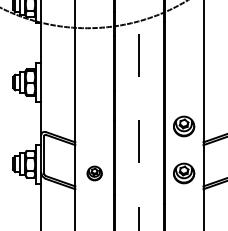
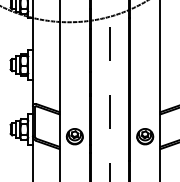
part: (184, 126) -> (145, 99), removed
part: (94, 173) -> (74, 136), size x1.43

